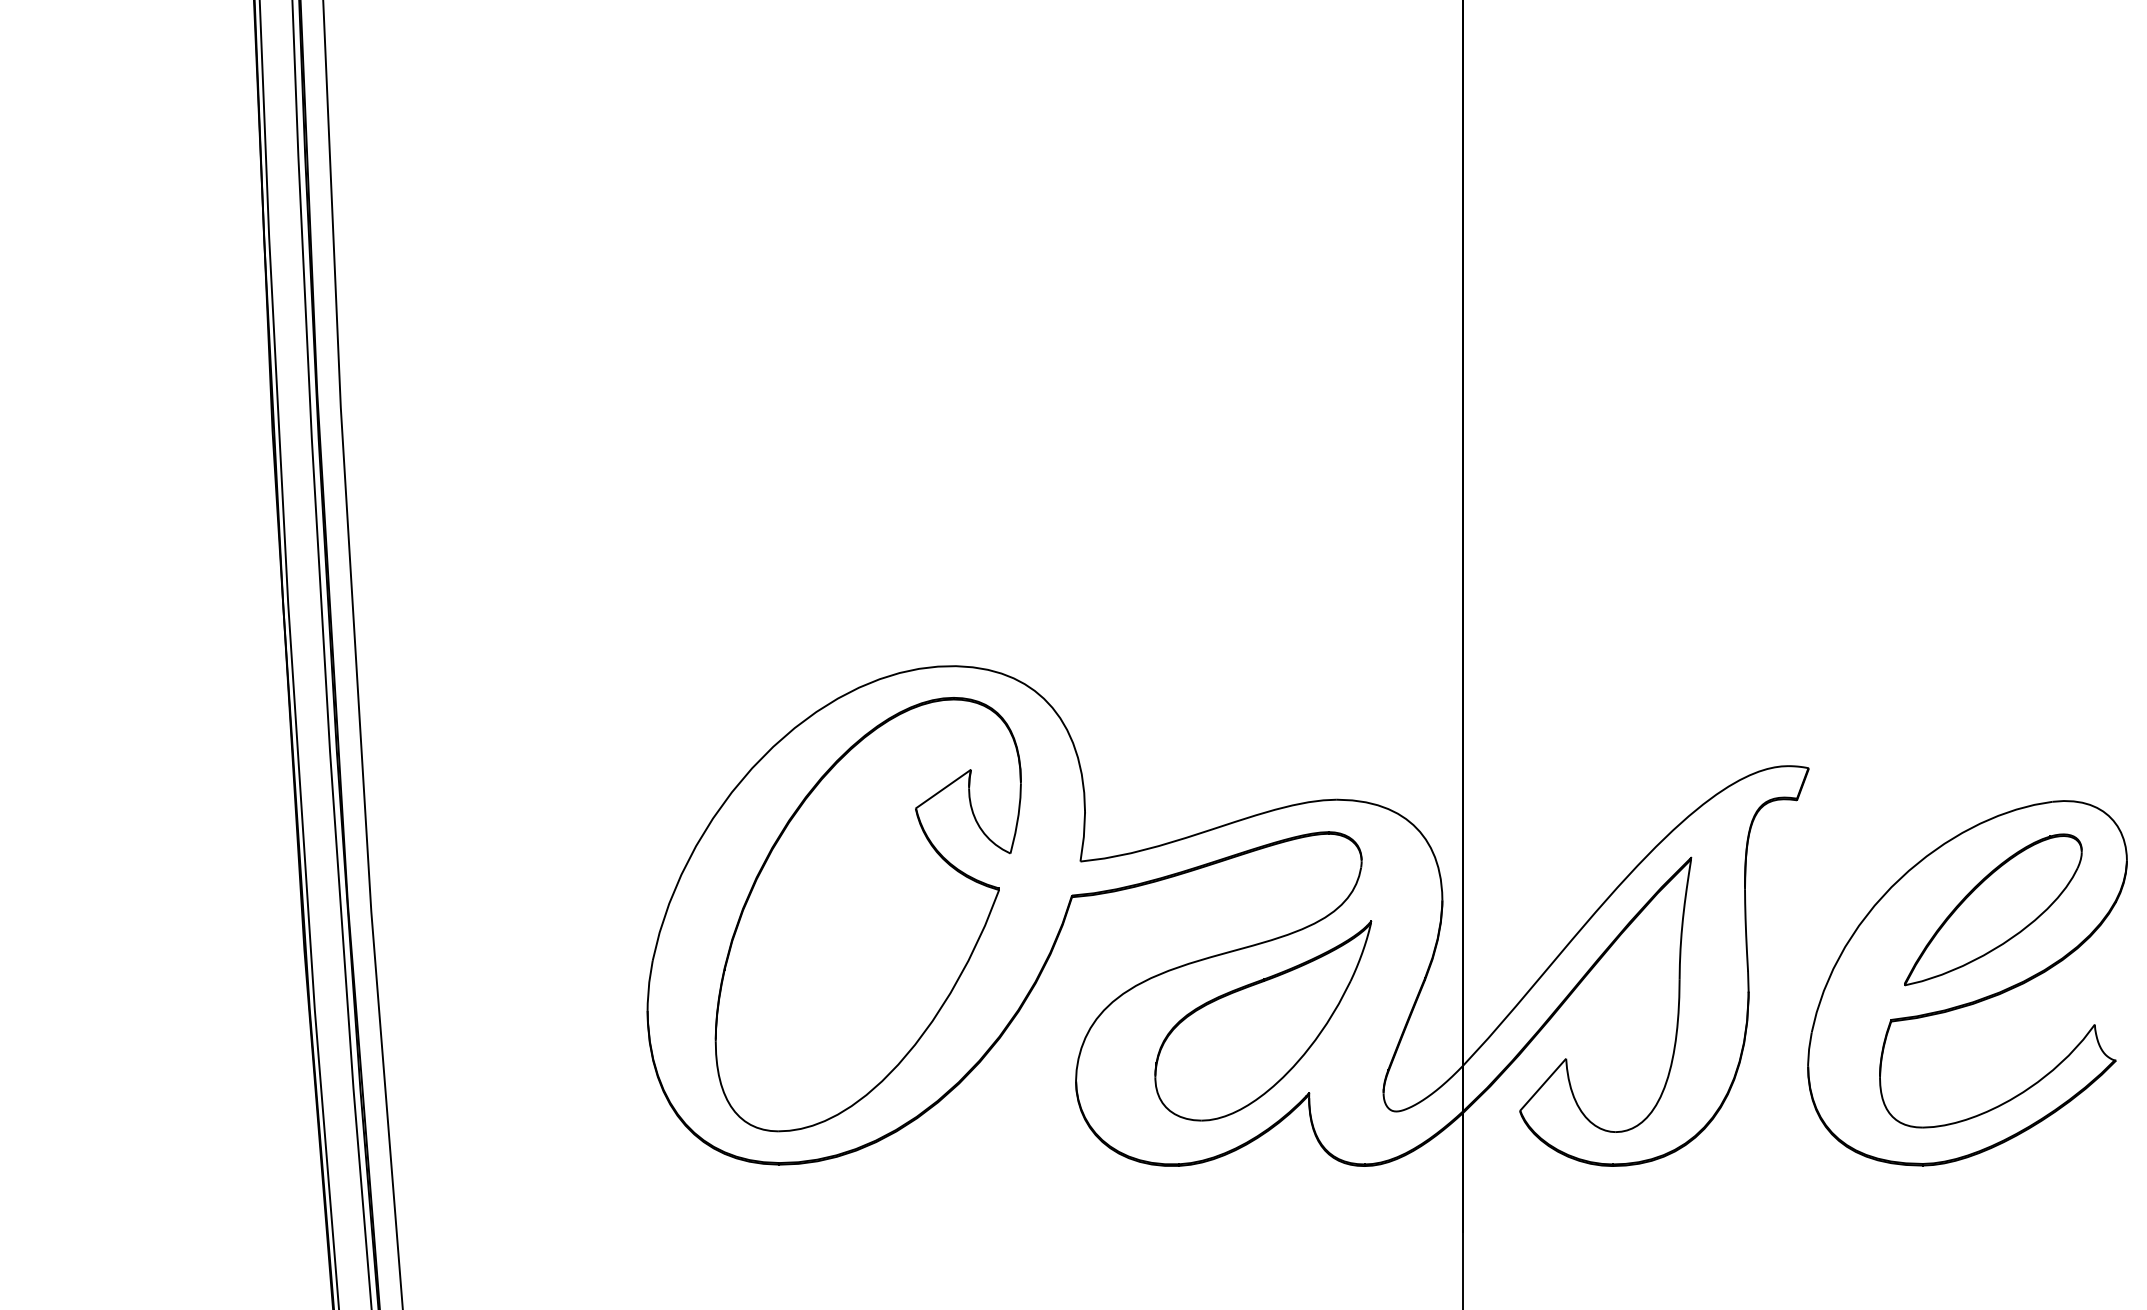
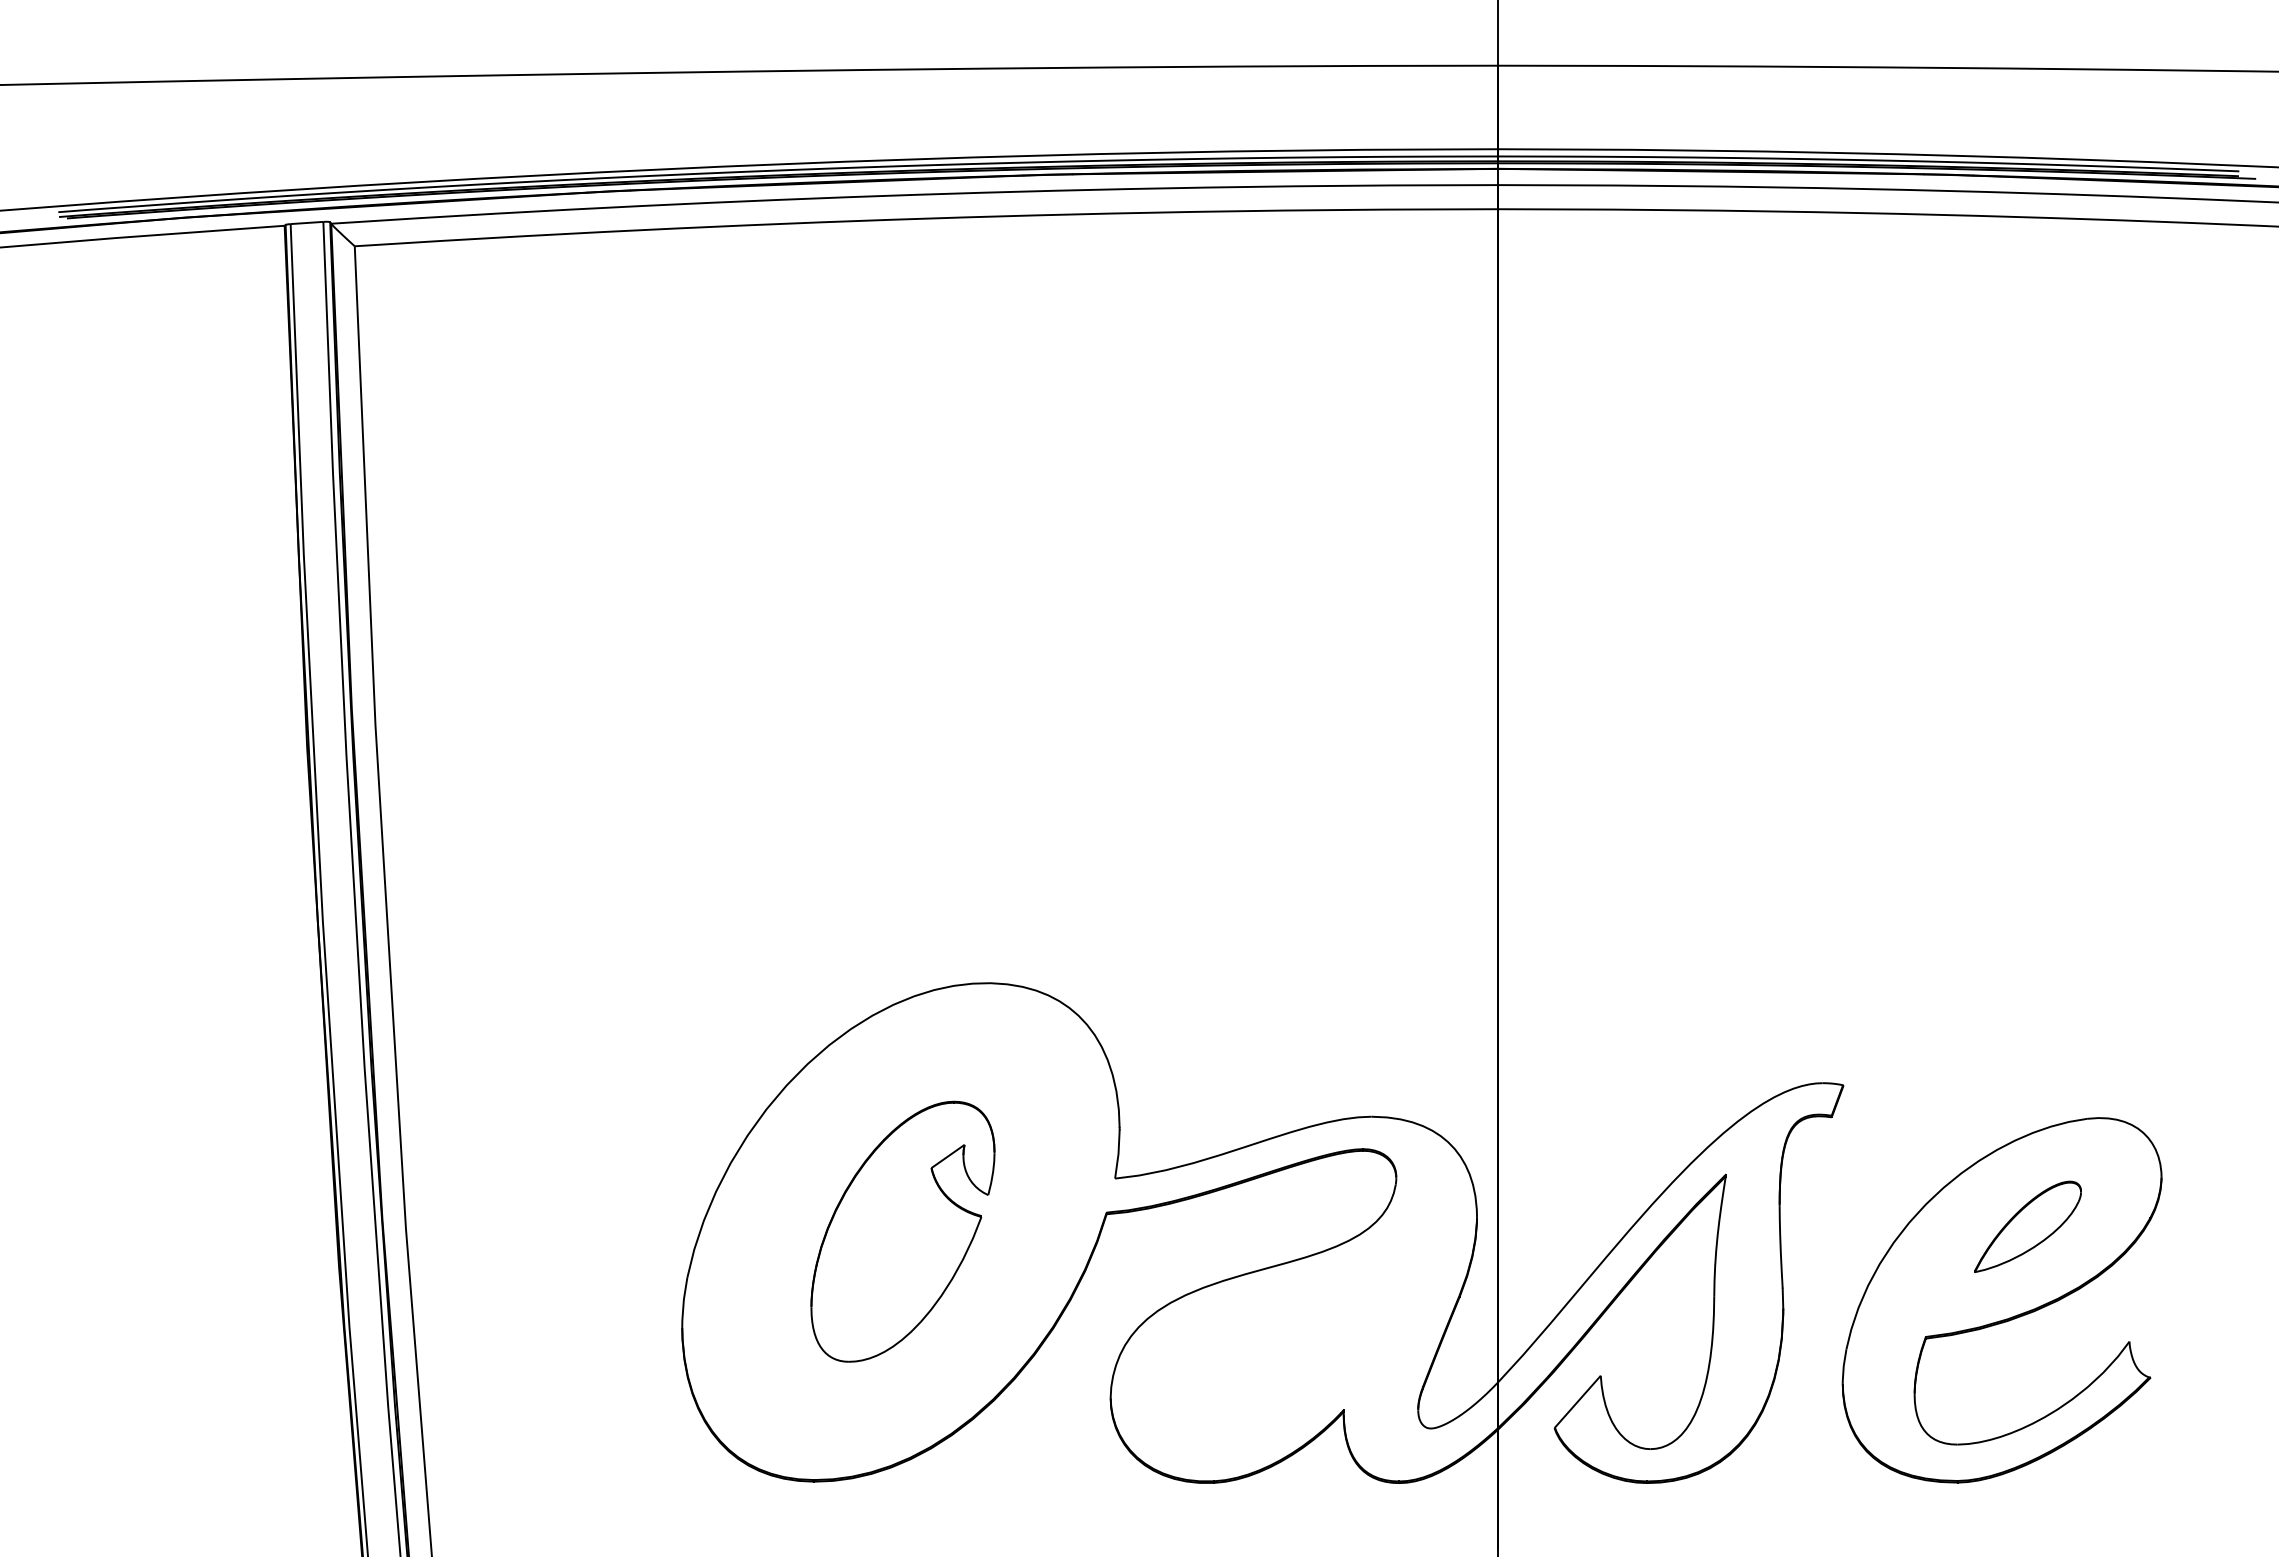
part: (1992, 909) -> (2027, 1226), size x0.6
part: (867, 914) -> (902, 1231), size x0.6
part: (1262, 1020) -> (1297, 1337), removed

